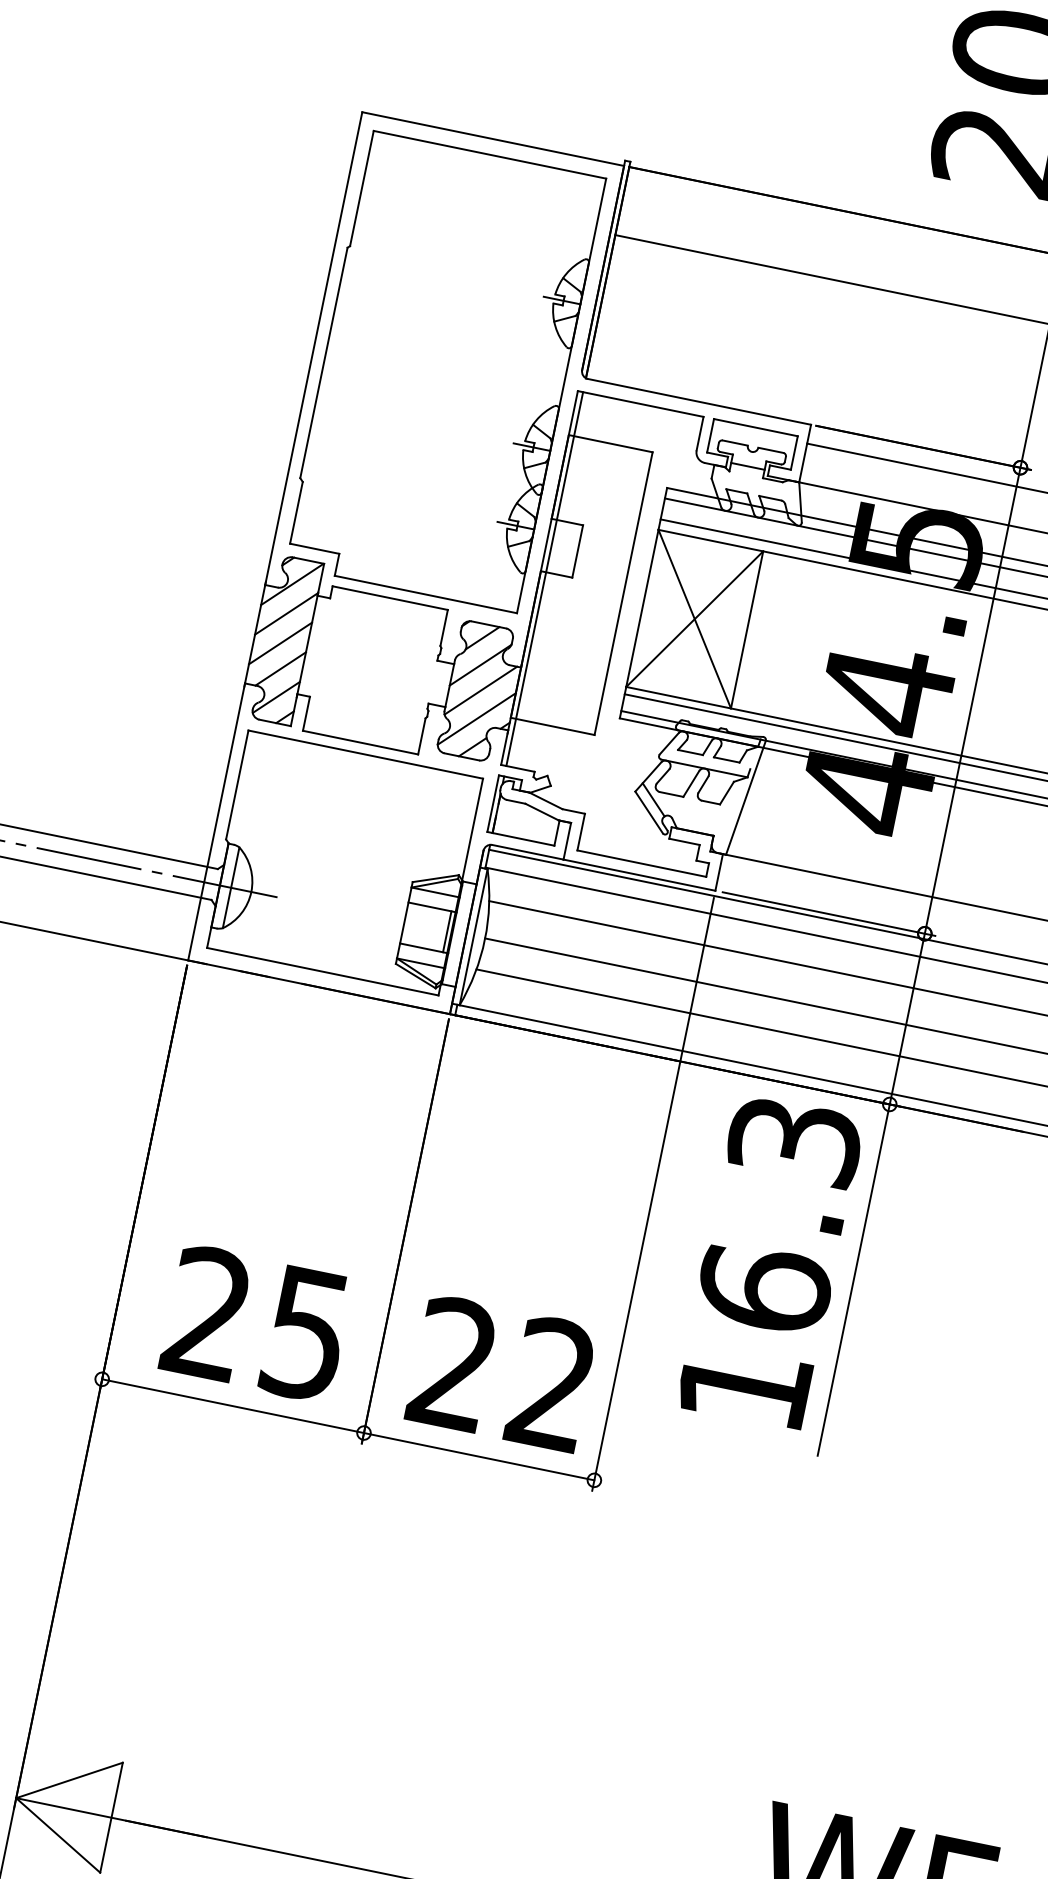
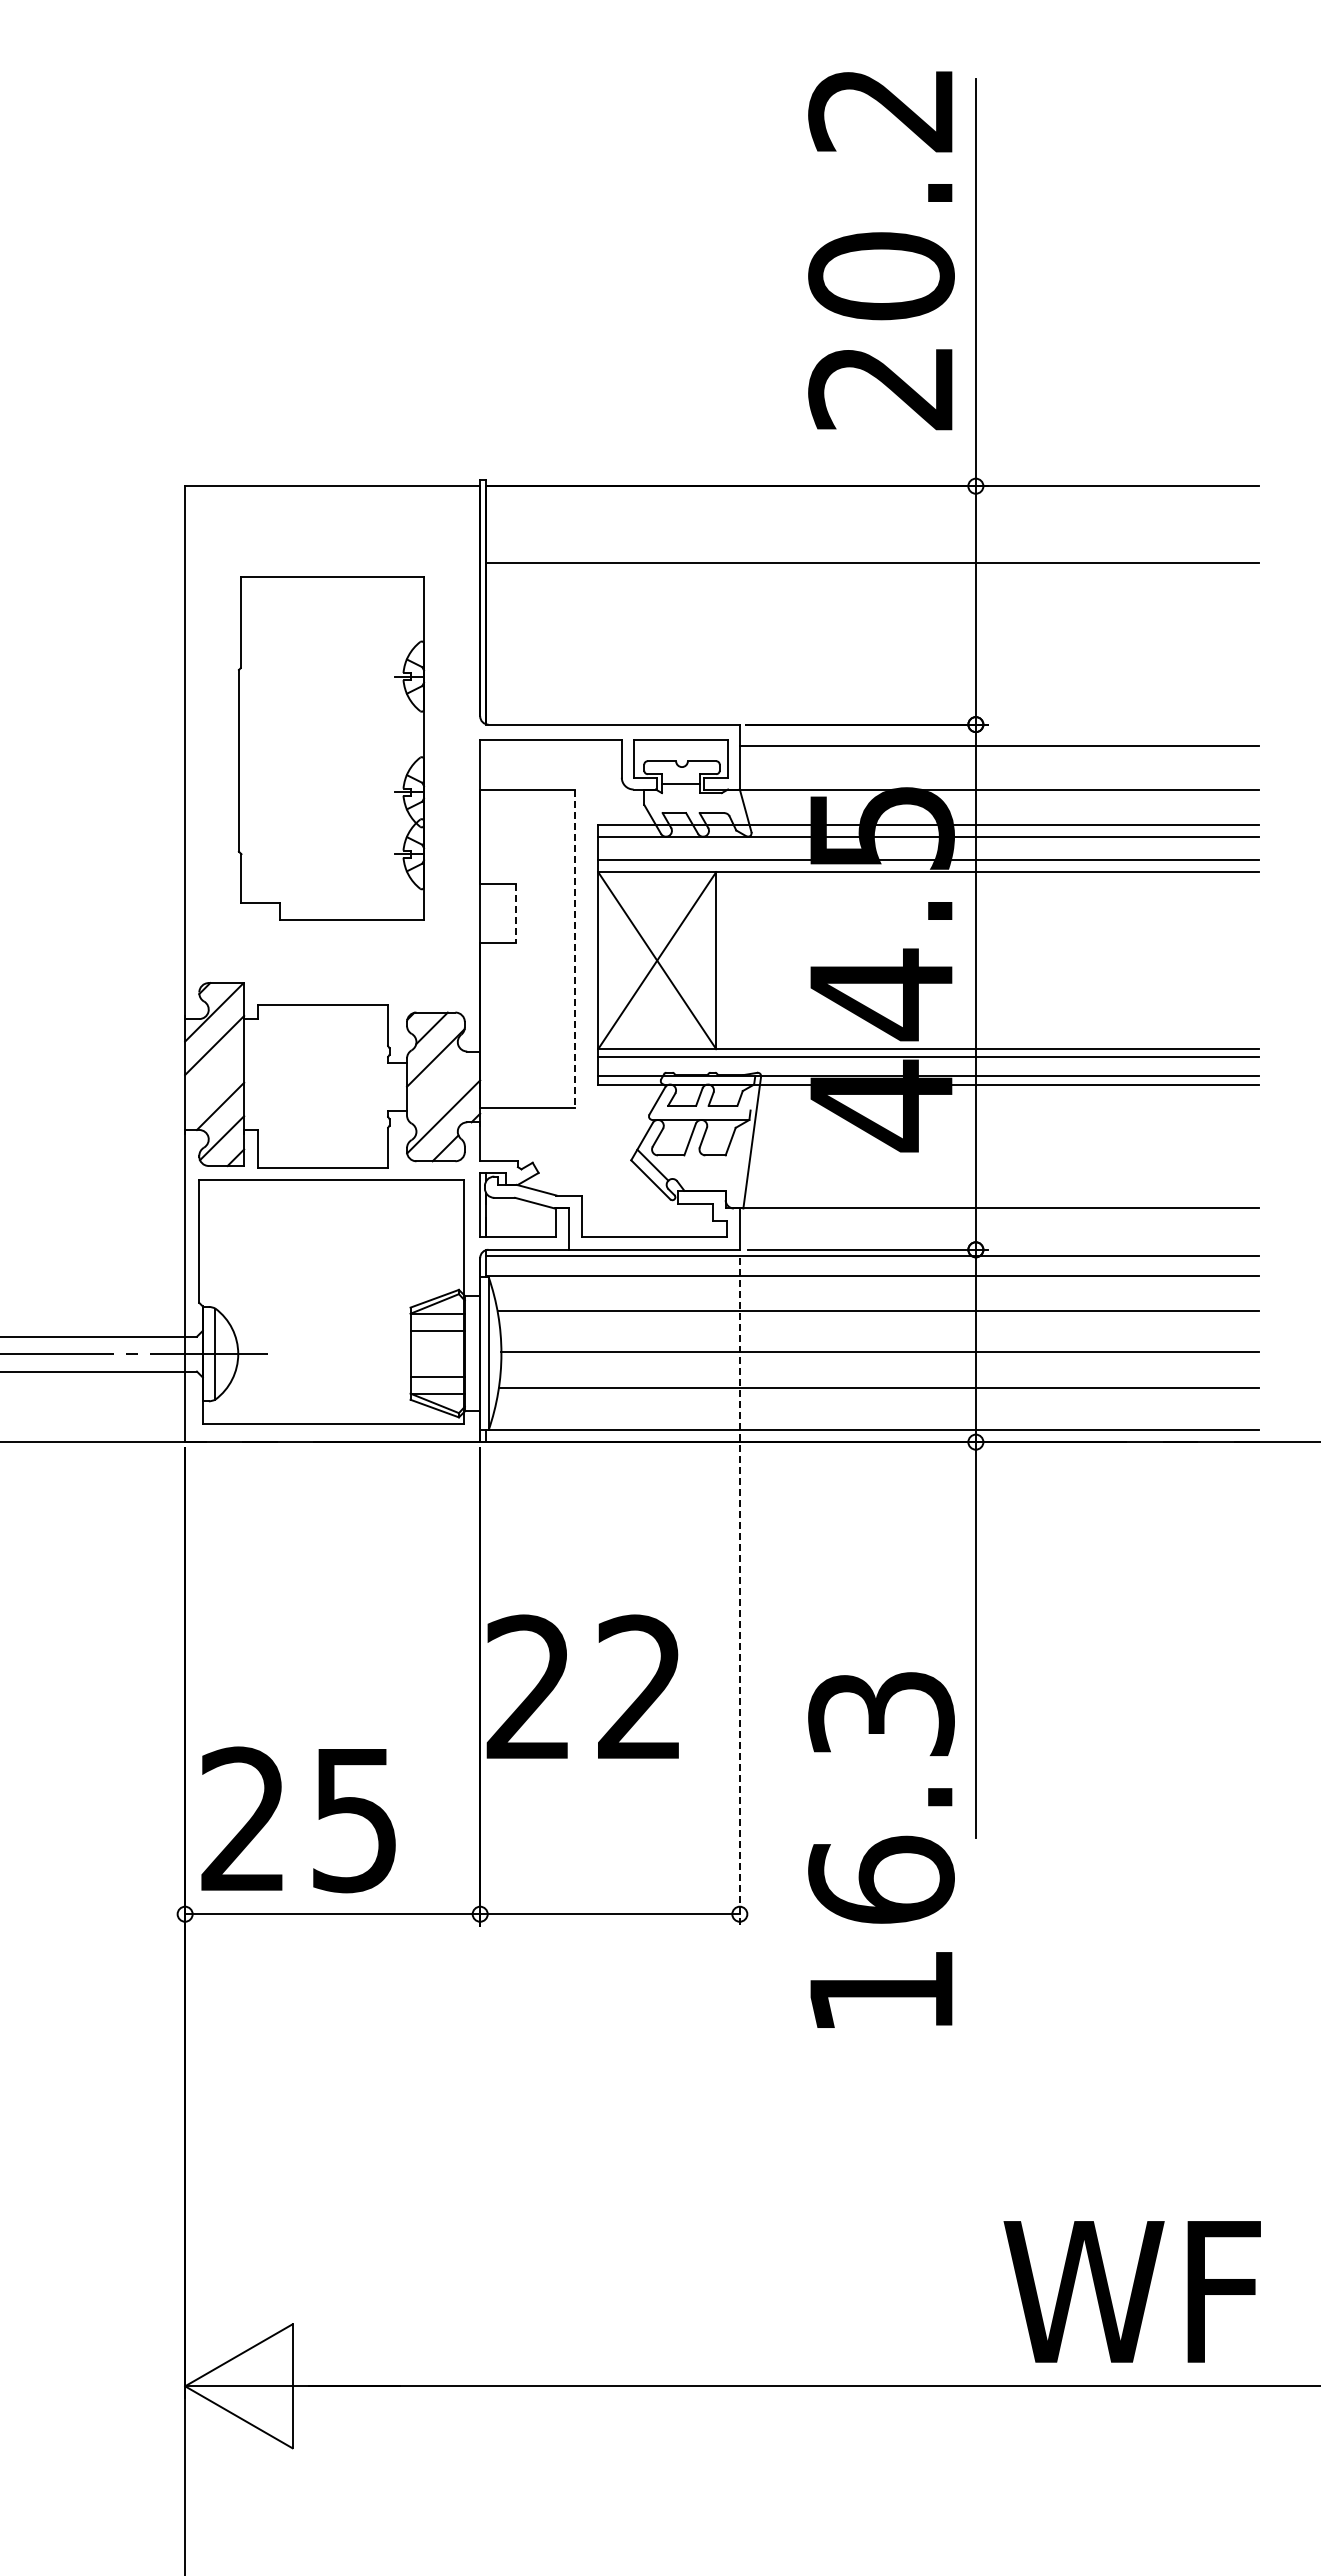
part: (444, 371) -> (331, 748), size x0.7
line: (577, 551) -> (515, 913), solid -> dashed
line: (545, 579) -> (486, 950), removed
line: (623, 594) -> (574, 949), solid -> dashed
line: (280, 643) -> (214, 1078), removed
line: (480, 690) -> (441, 1085), removed
line: (446, 931) -> (458, 1353), removed
line: (652, 1194) -> (739, 1592), solid -> dashed
text: (770, 1261) -> (881, 1849), moved
text: (256, 1323) -> (298, 1819), moved
text: (501, 1372) -> (582, 1686), moved

